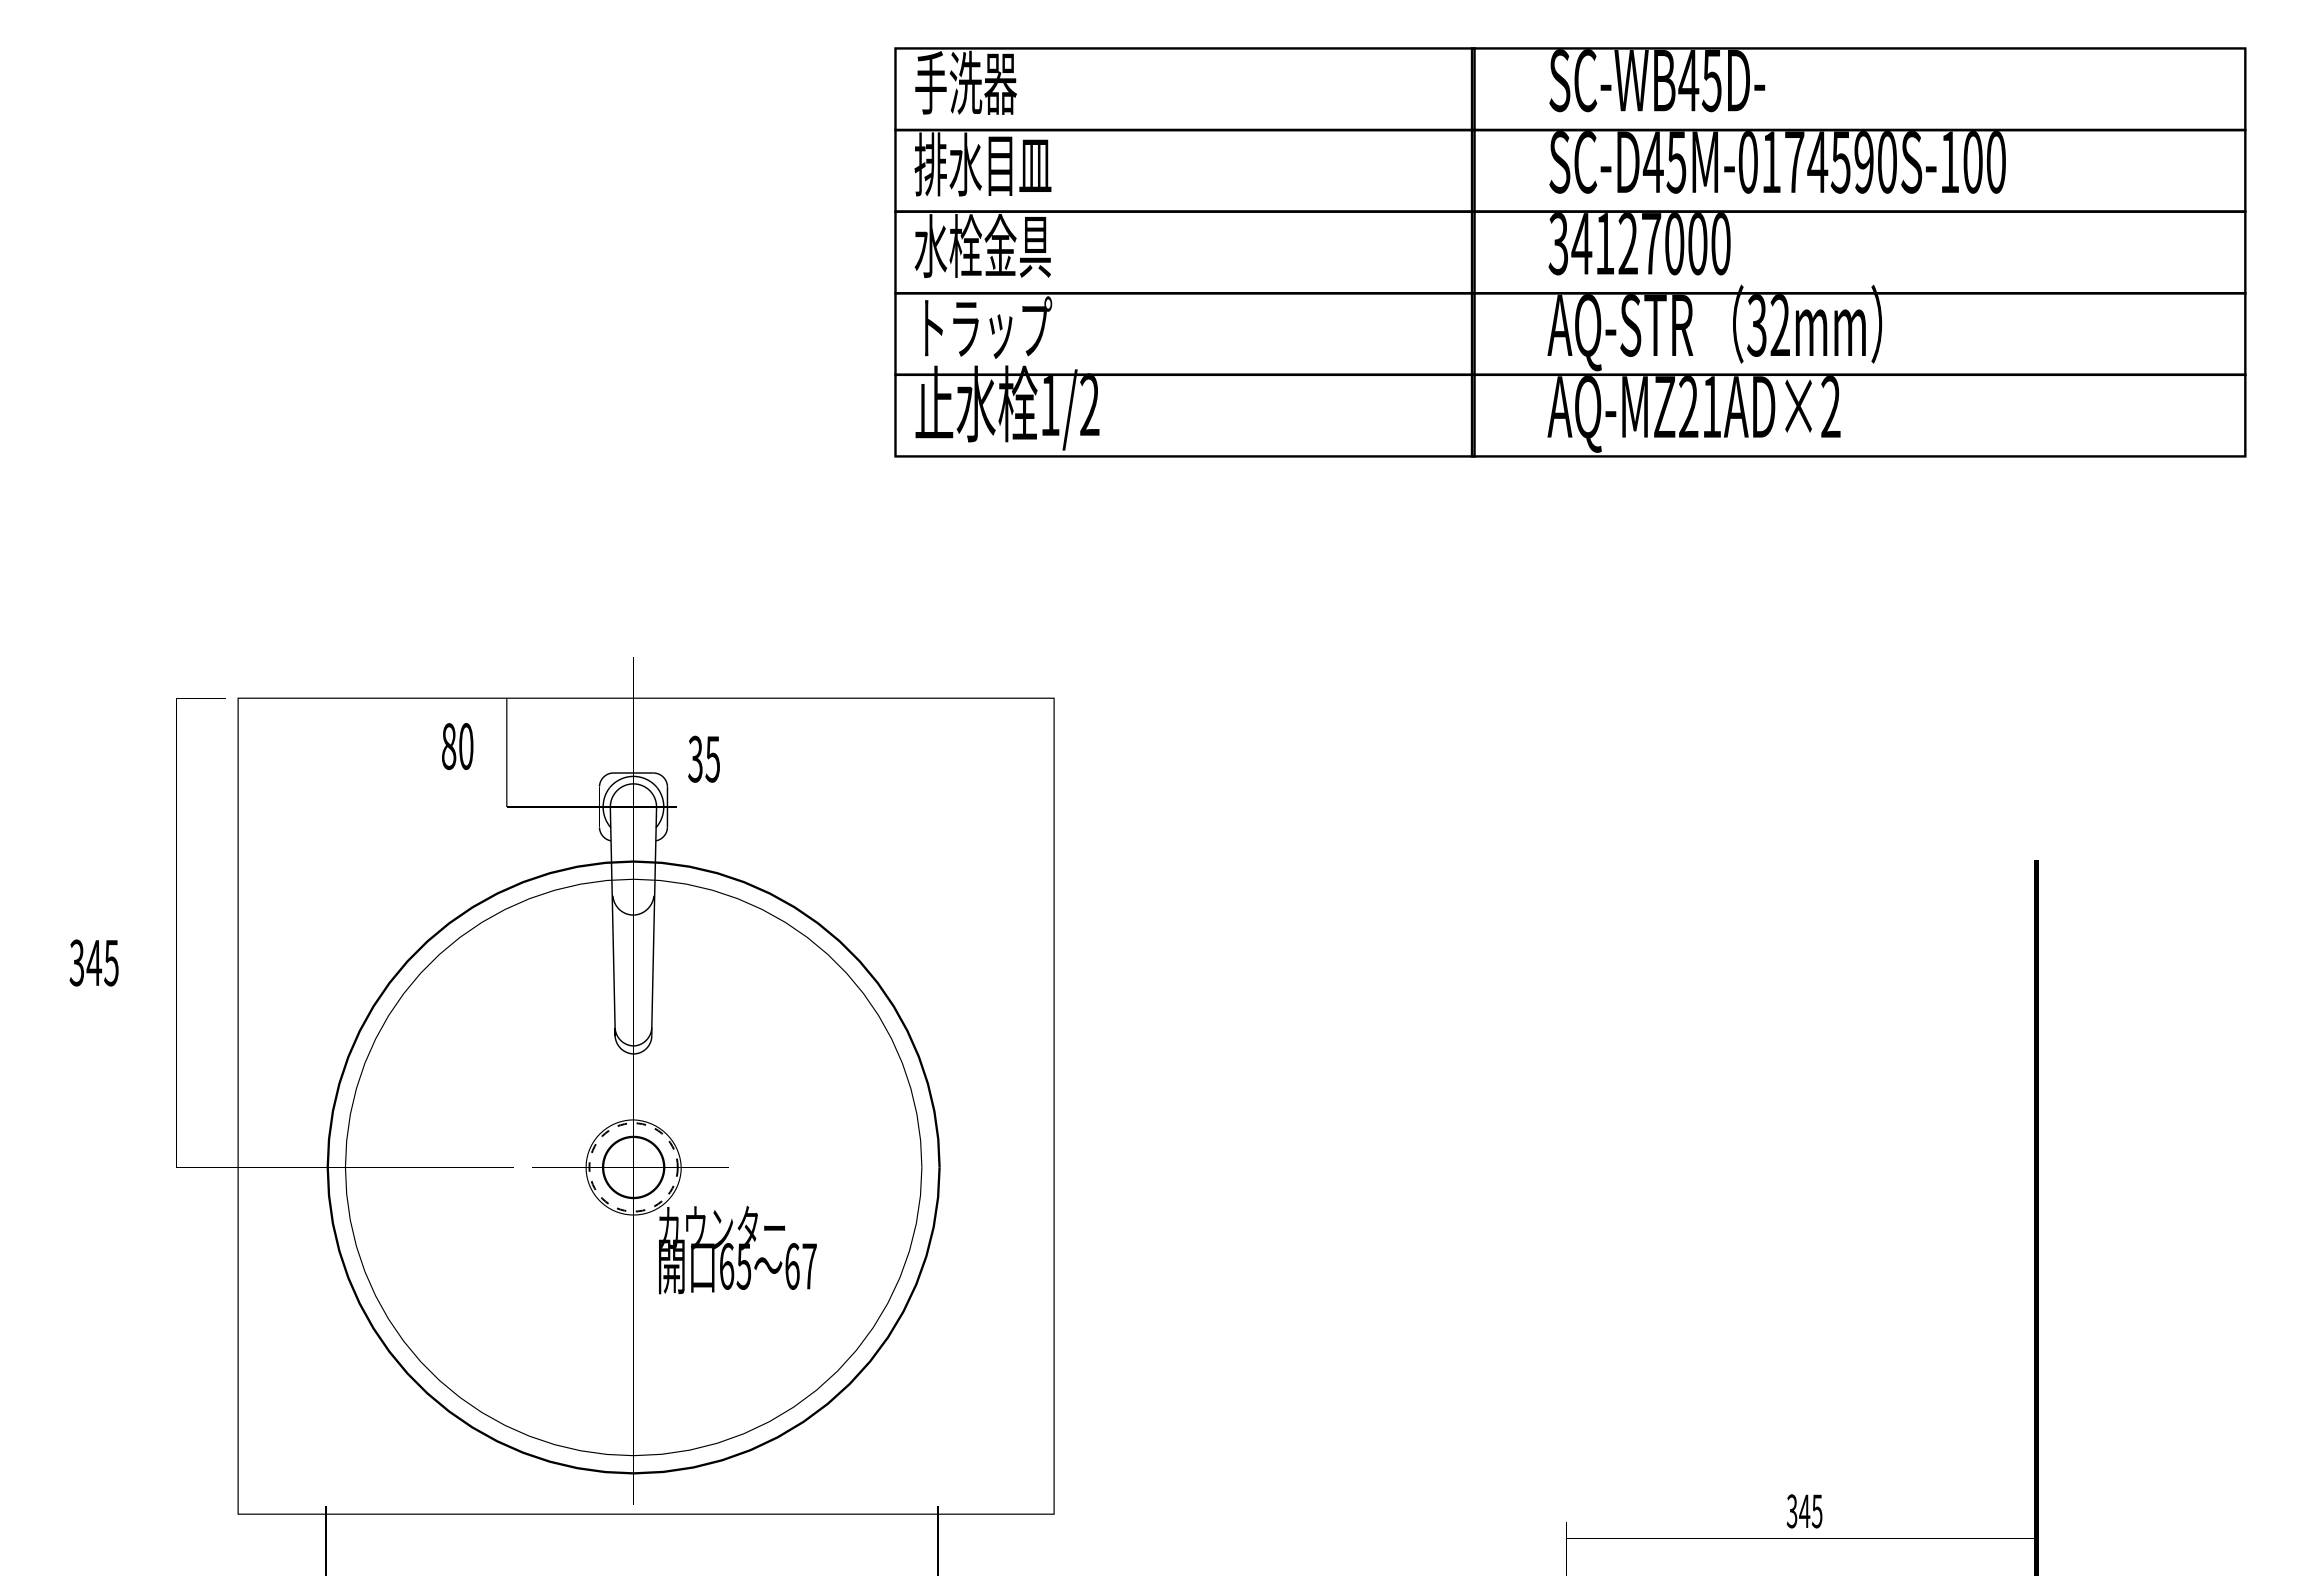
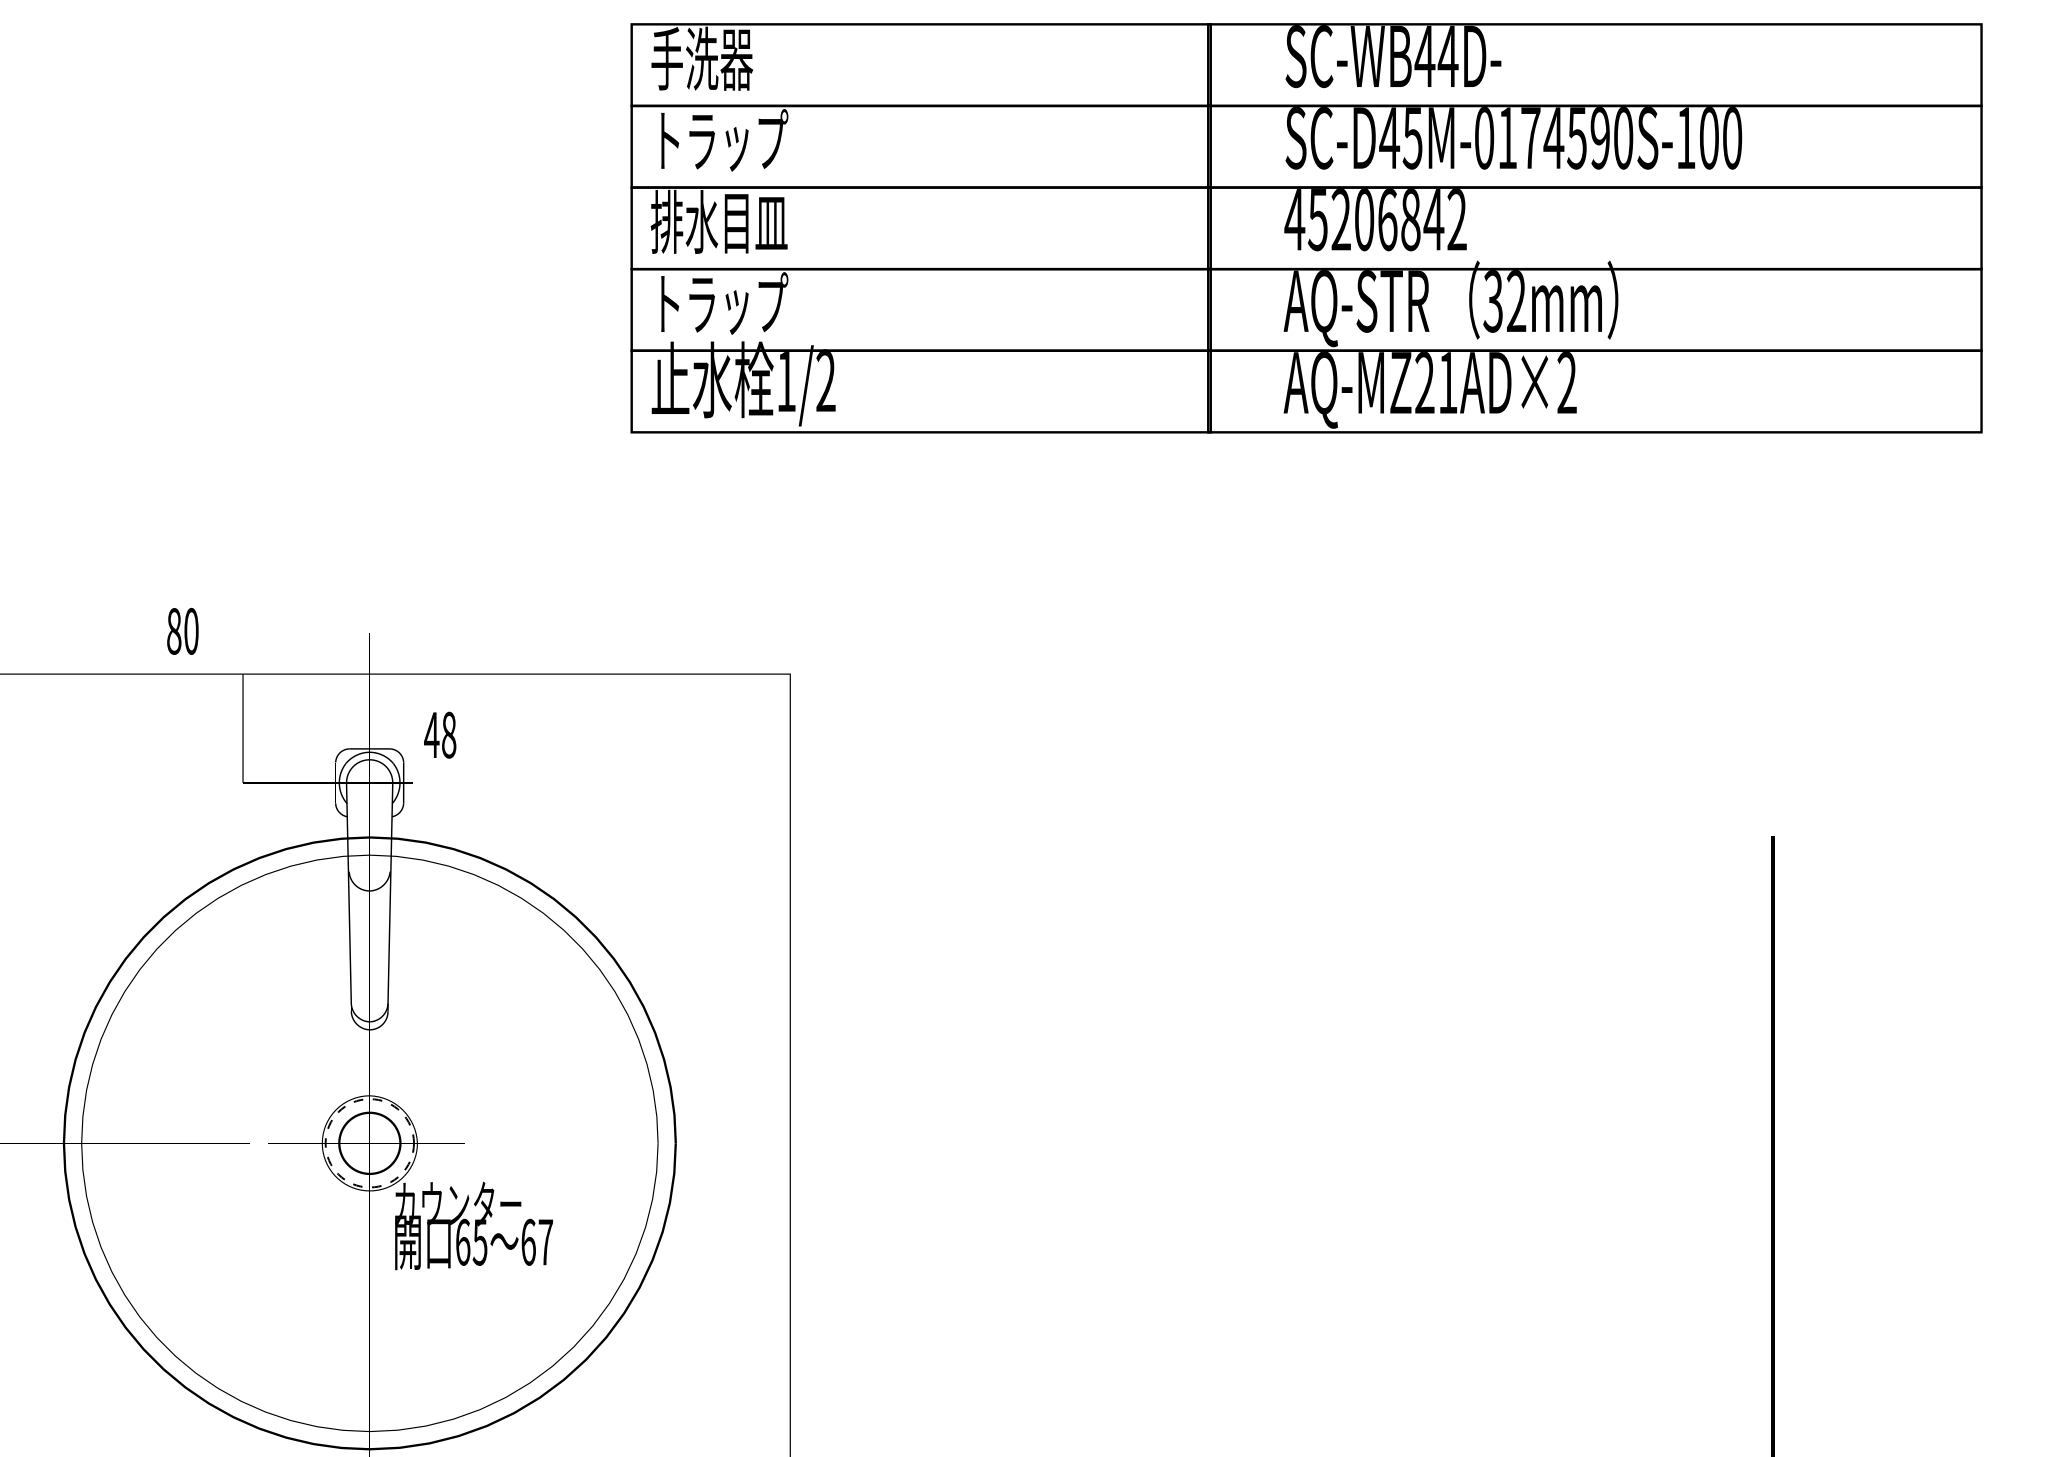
text: (1711, 81) -> (1447, 57), SC-WB45D- -> SC-WB44D-
text: (983, 164) -> (719, 140), 排水目皿 -> トラップ
text: (1639, 244) -> (1375, 220), 34127000 -> 45206842
text: (982, 245) -> (718, 221), 水栓金具 -> 排水目皿
text: (457, 746) -> (182, 631), moved
text: (703, 758) -> (439, 734), 35 -> 48

